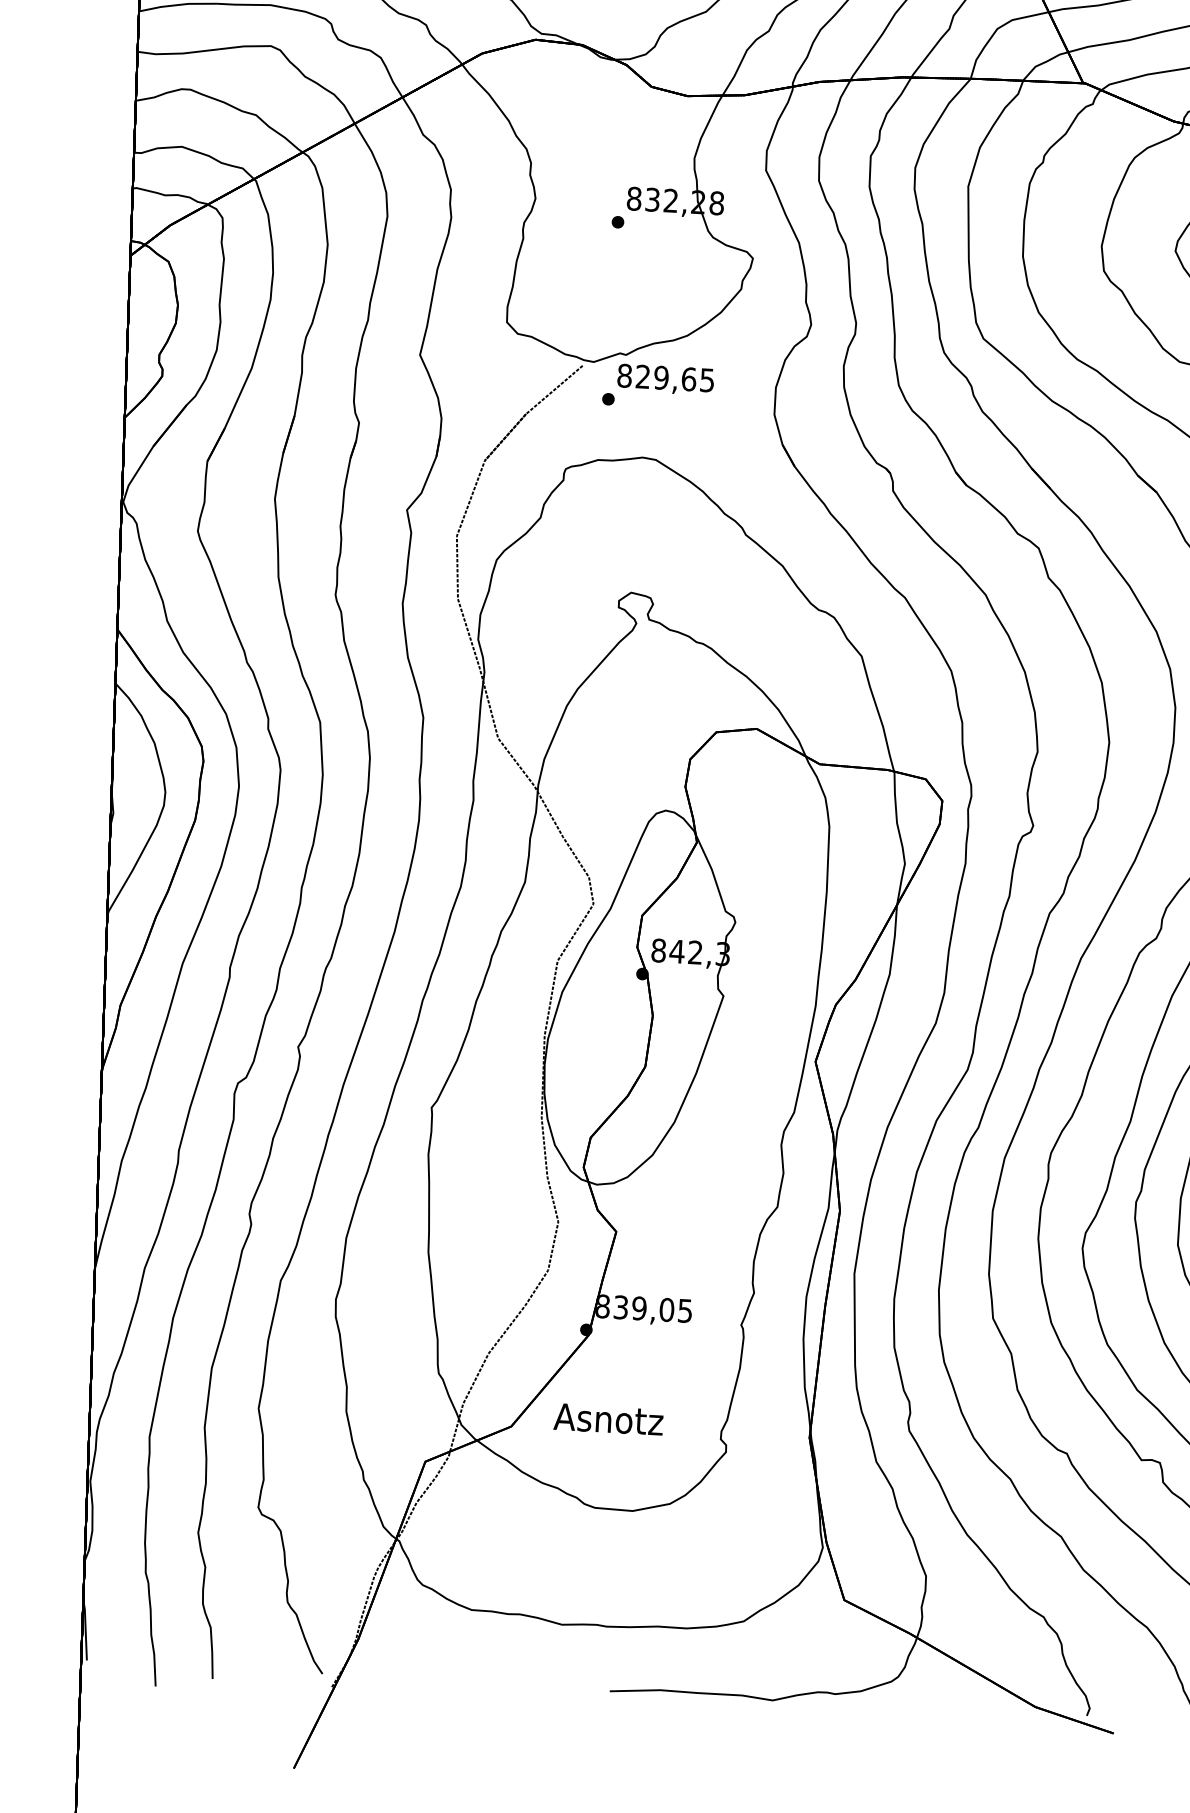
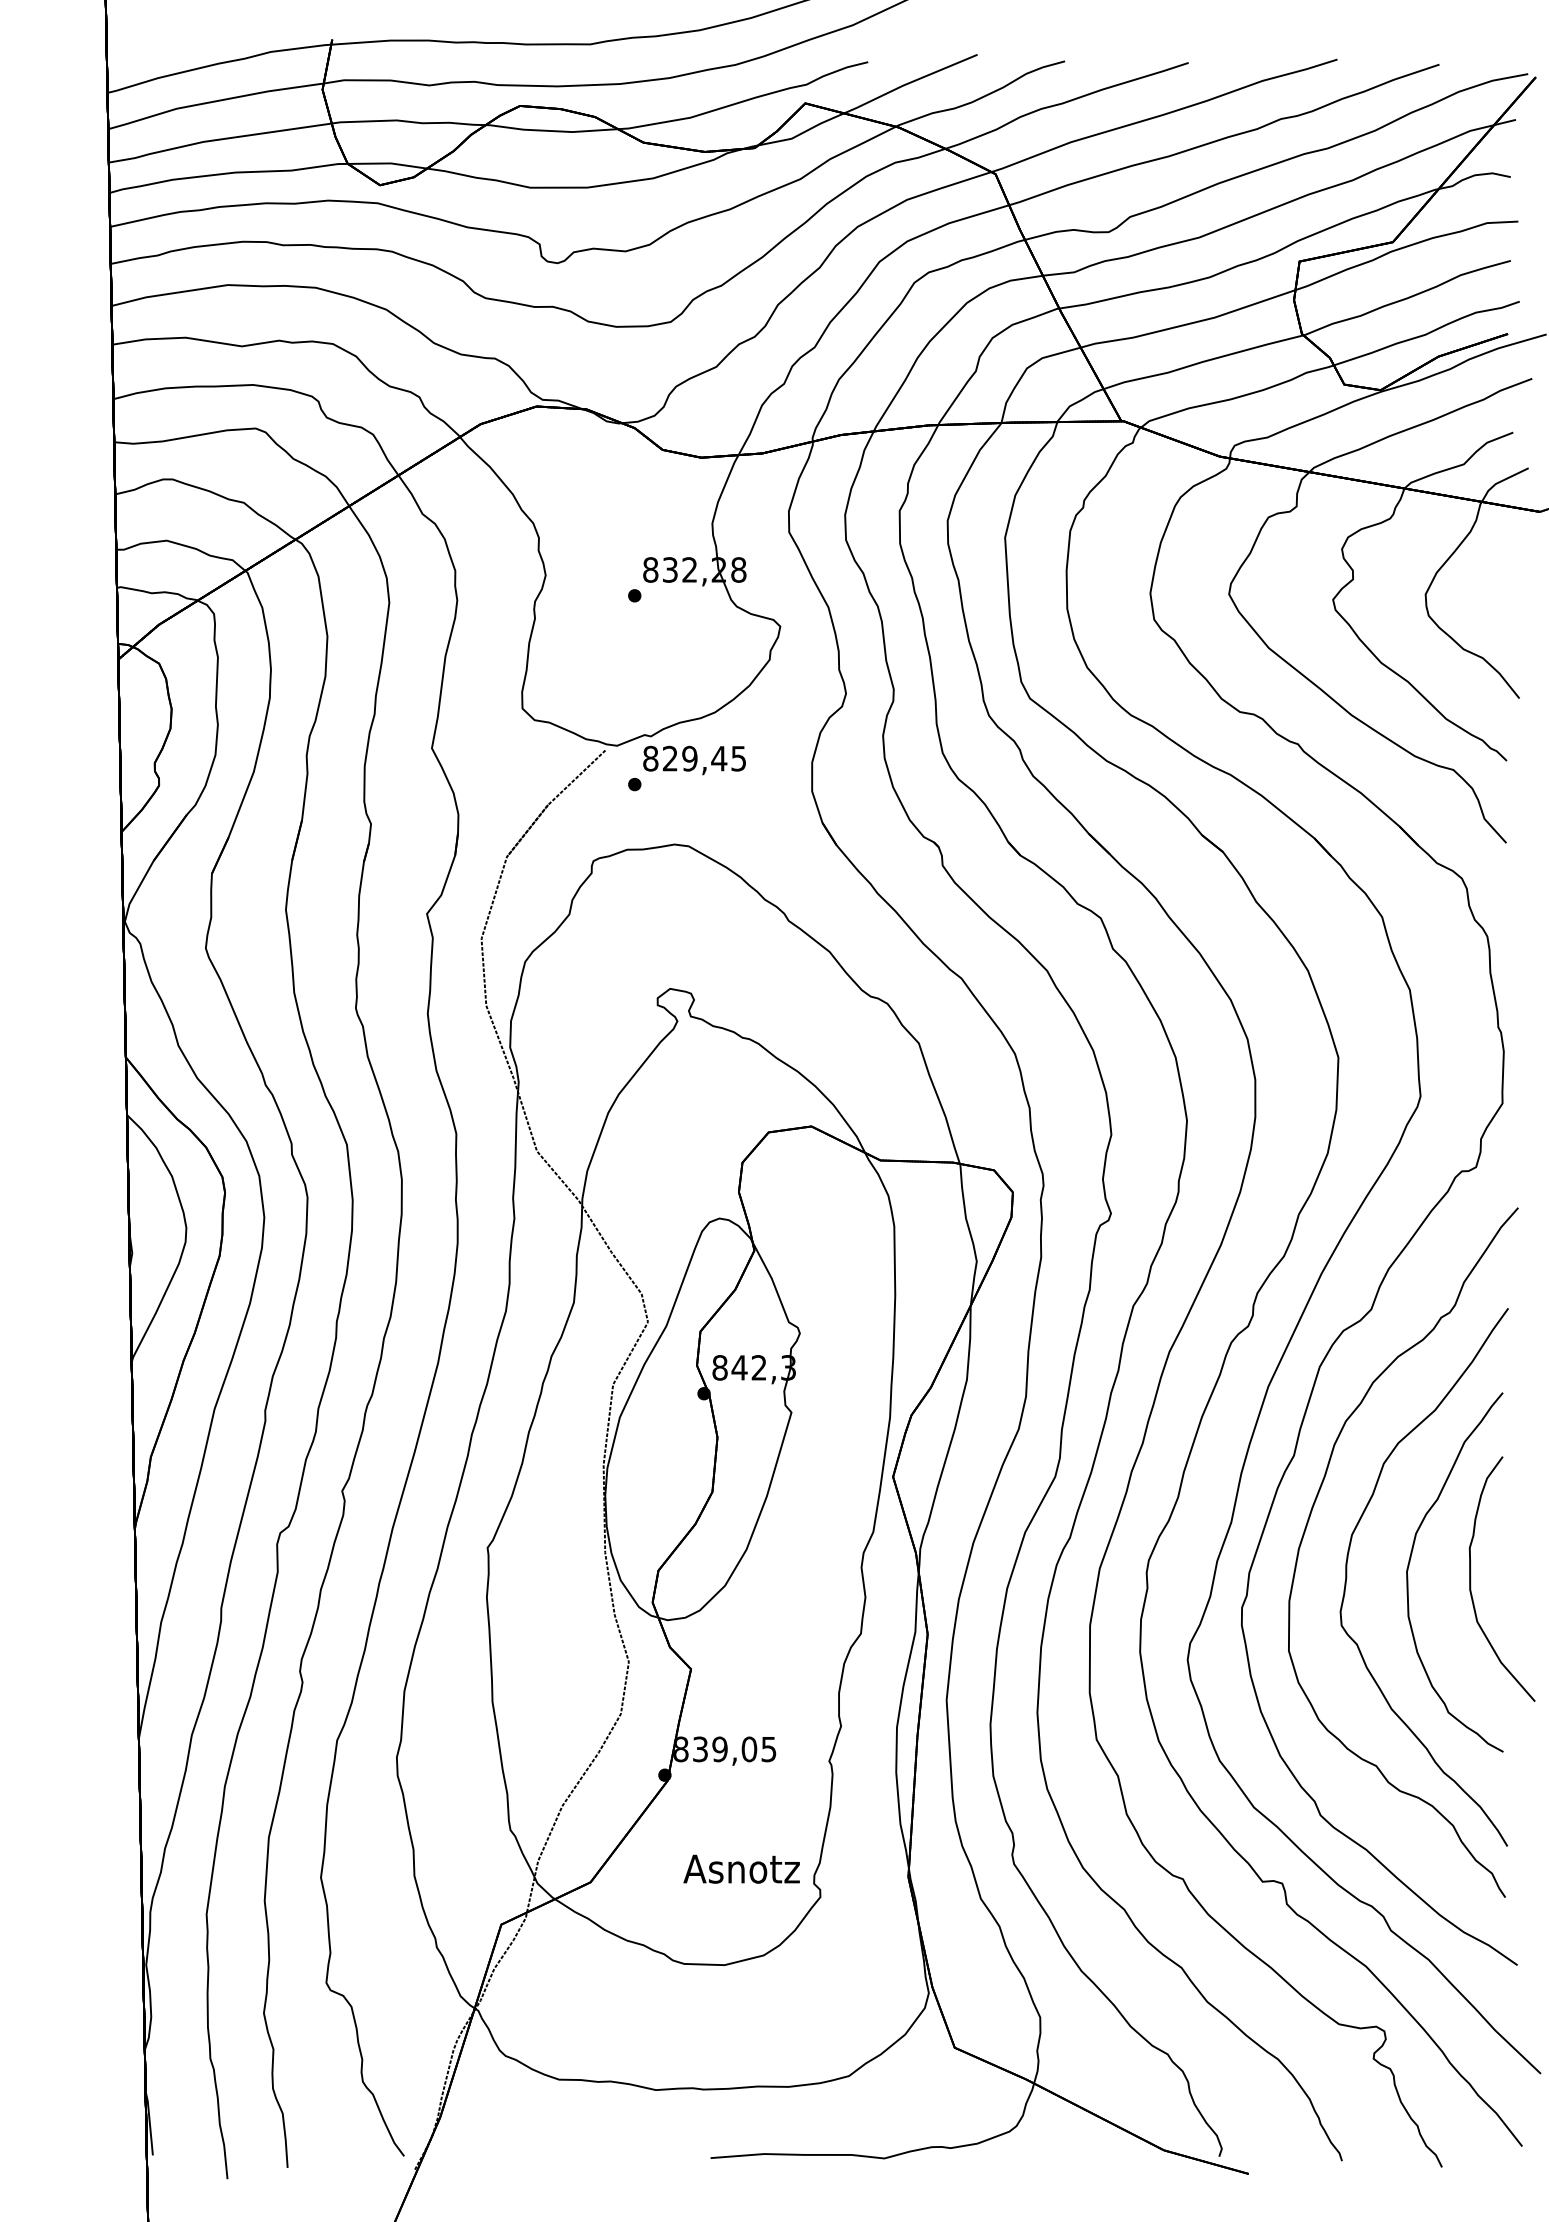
text: (689, 379) -> (719, 758), 829,65 -> 829,45
text: (608, 1418) -> (741, 1868), moved

